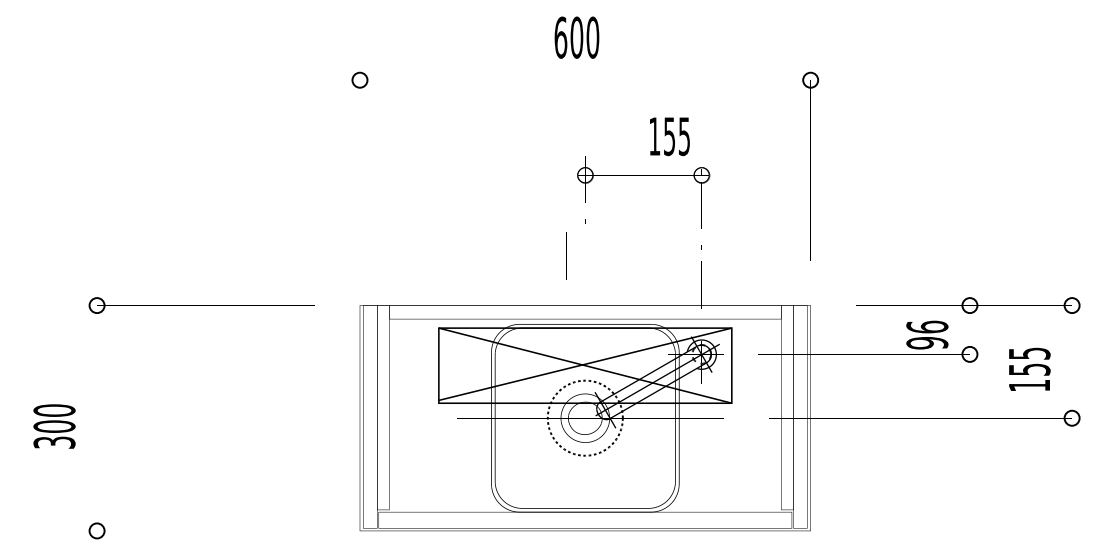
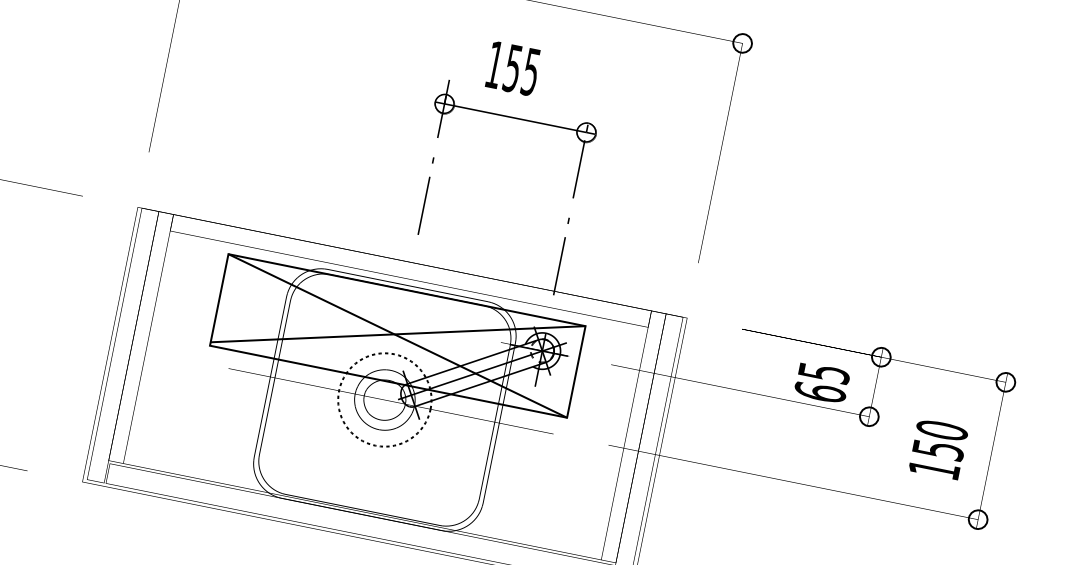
text: (669, 136) -> (512, 68), moved
line: (566, 255) -> (424, 205), moved
text: (927, 334) -> (822, 382), 96 -> 65
text: (1029, 353) -> (942, 430), 155 -> 150

